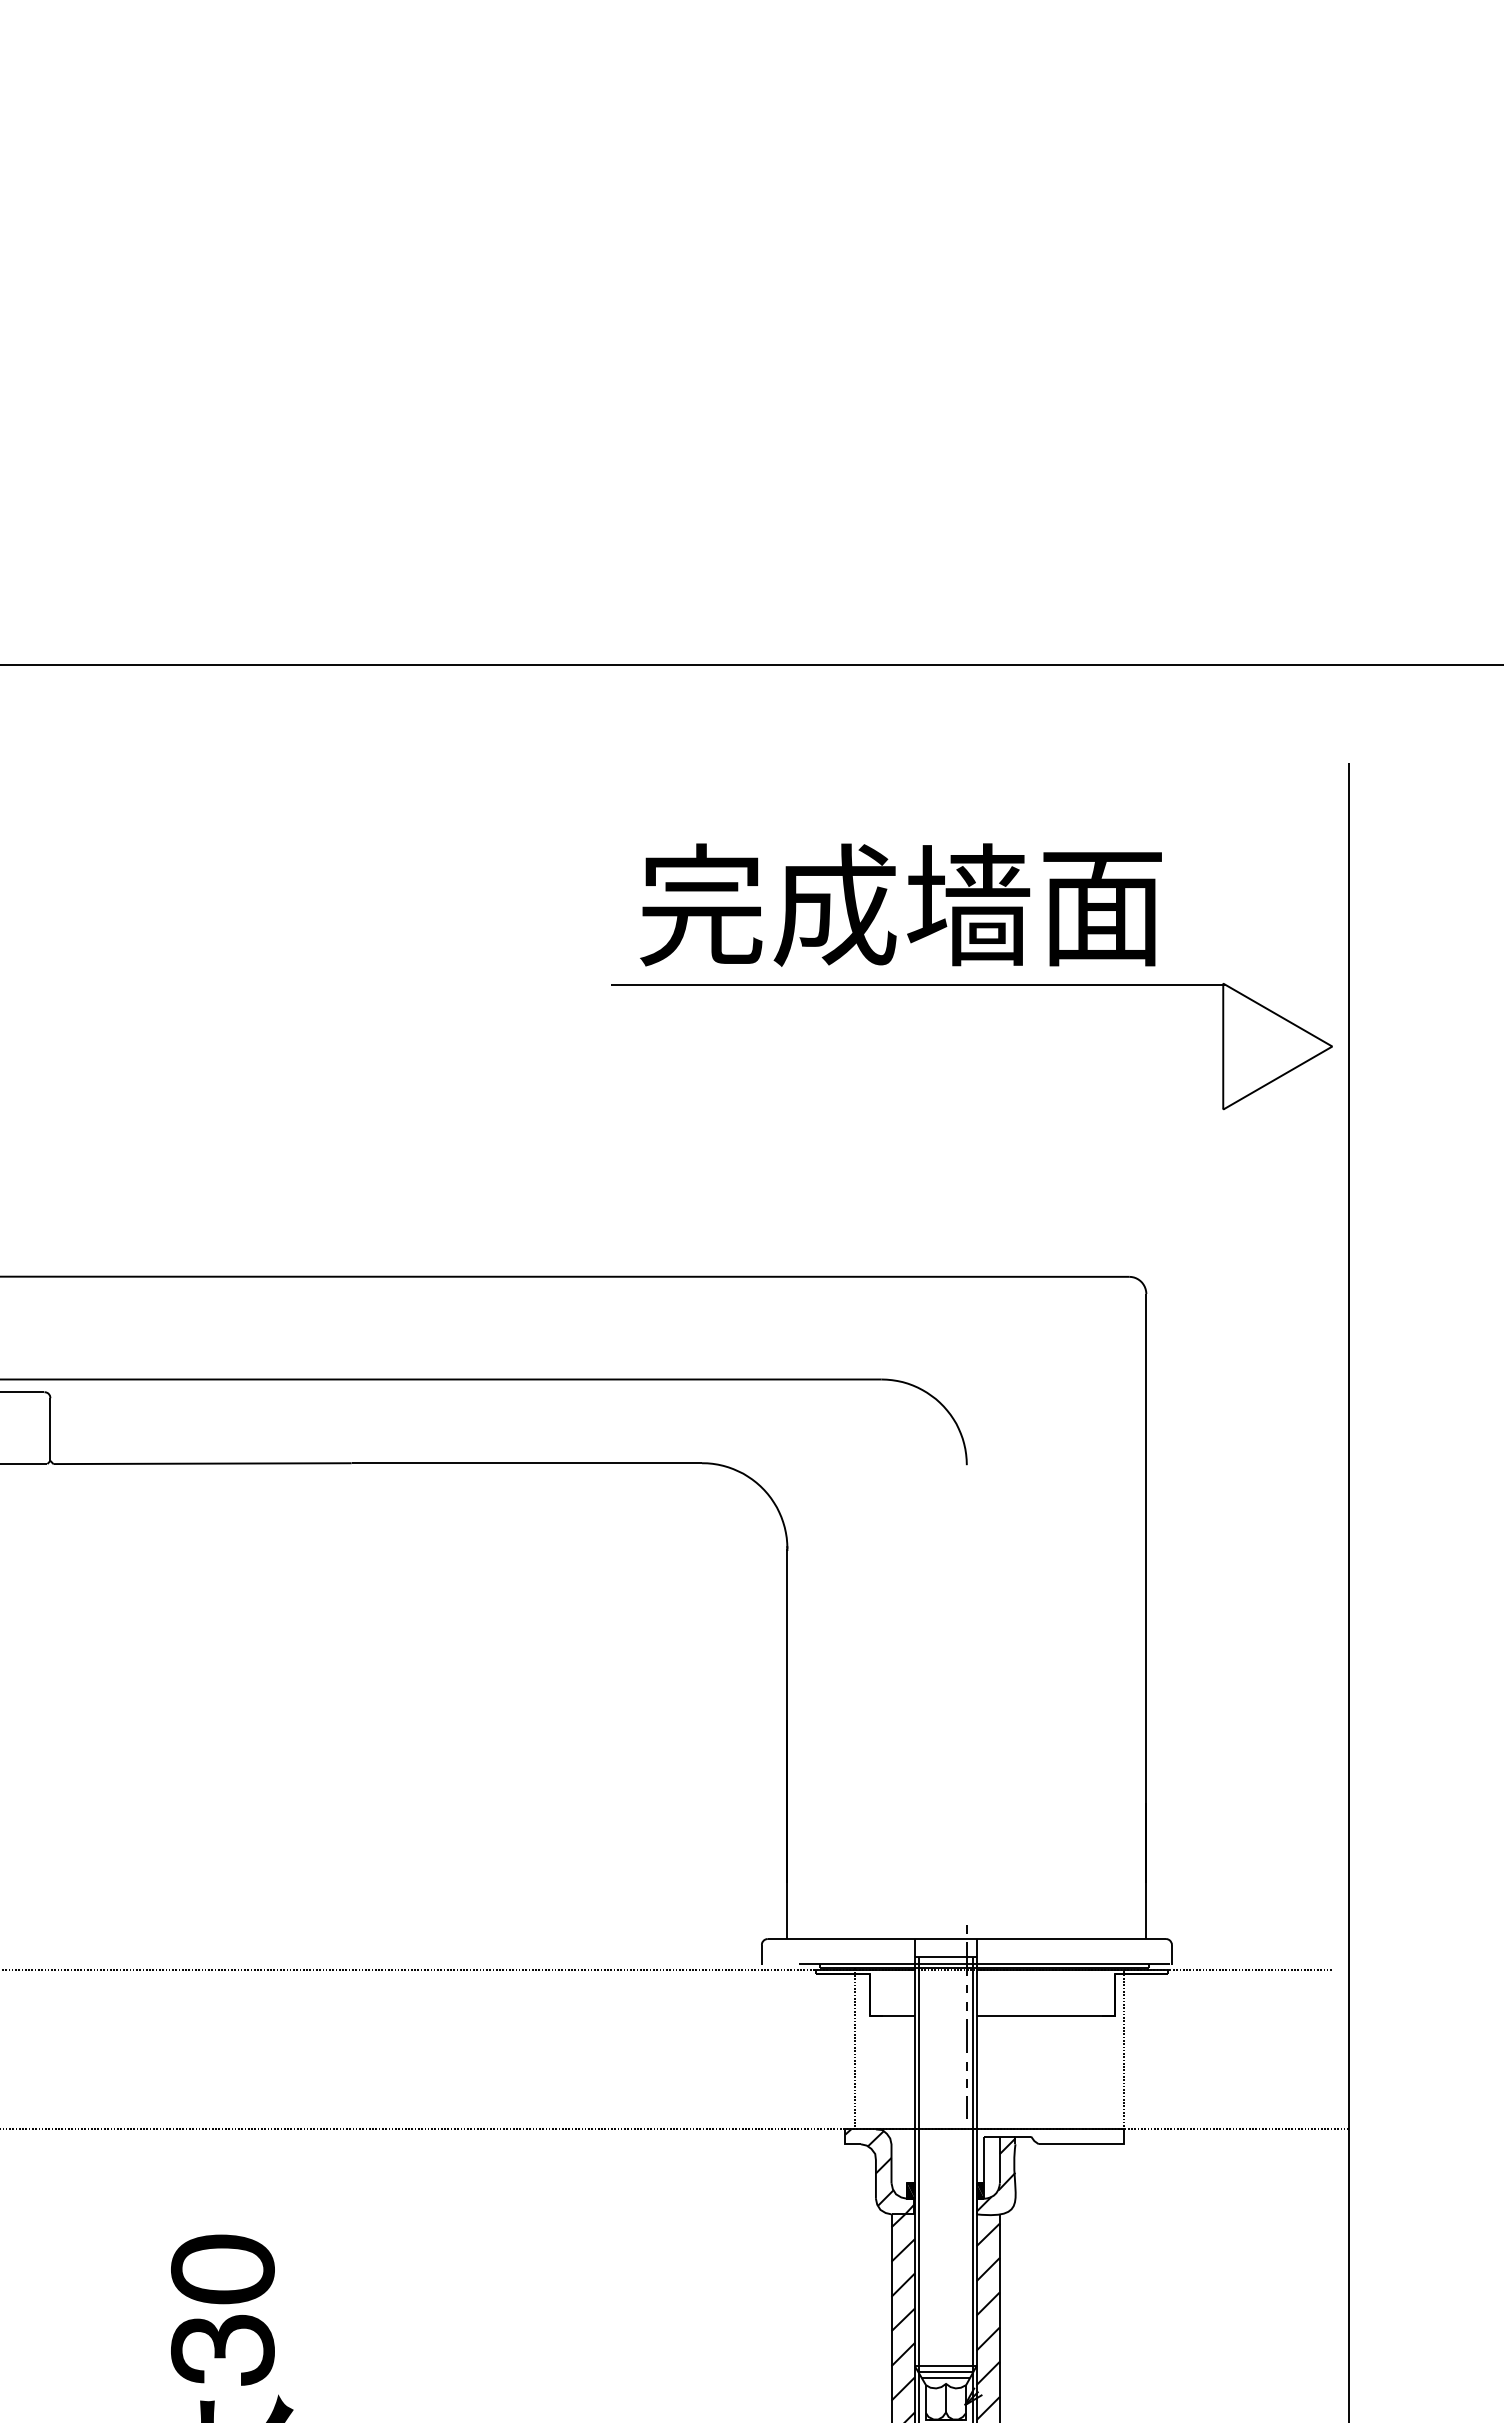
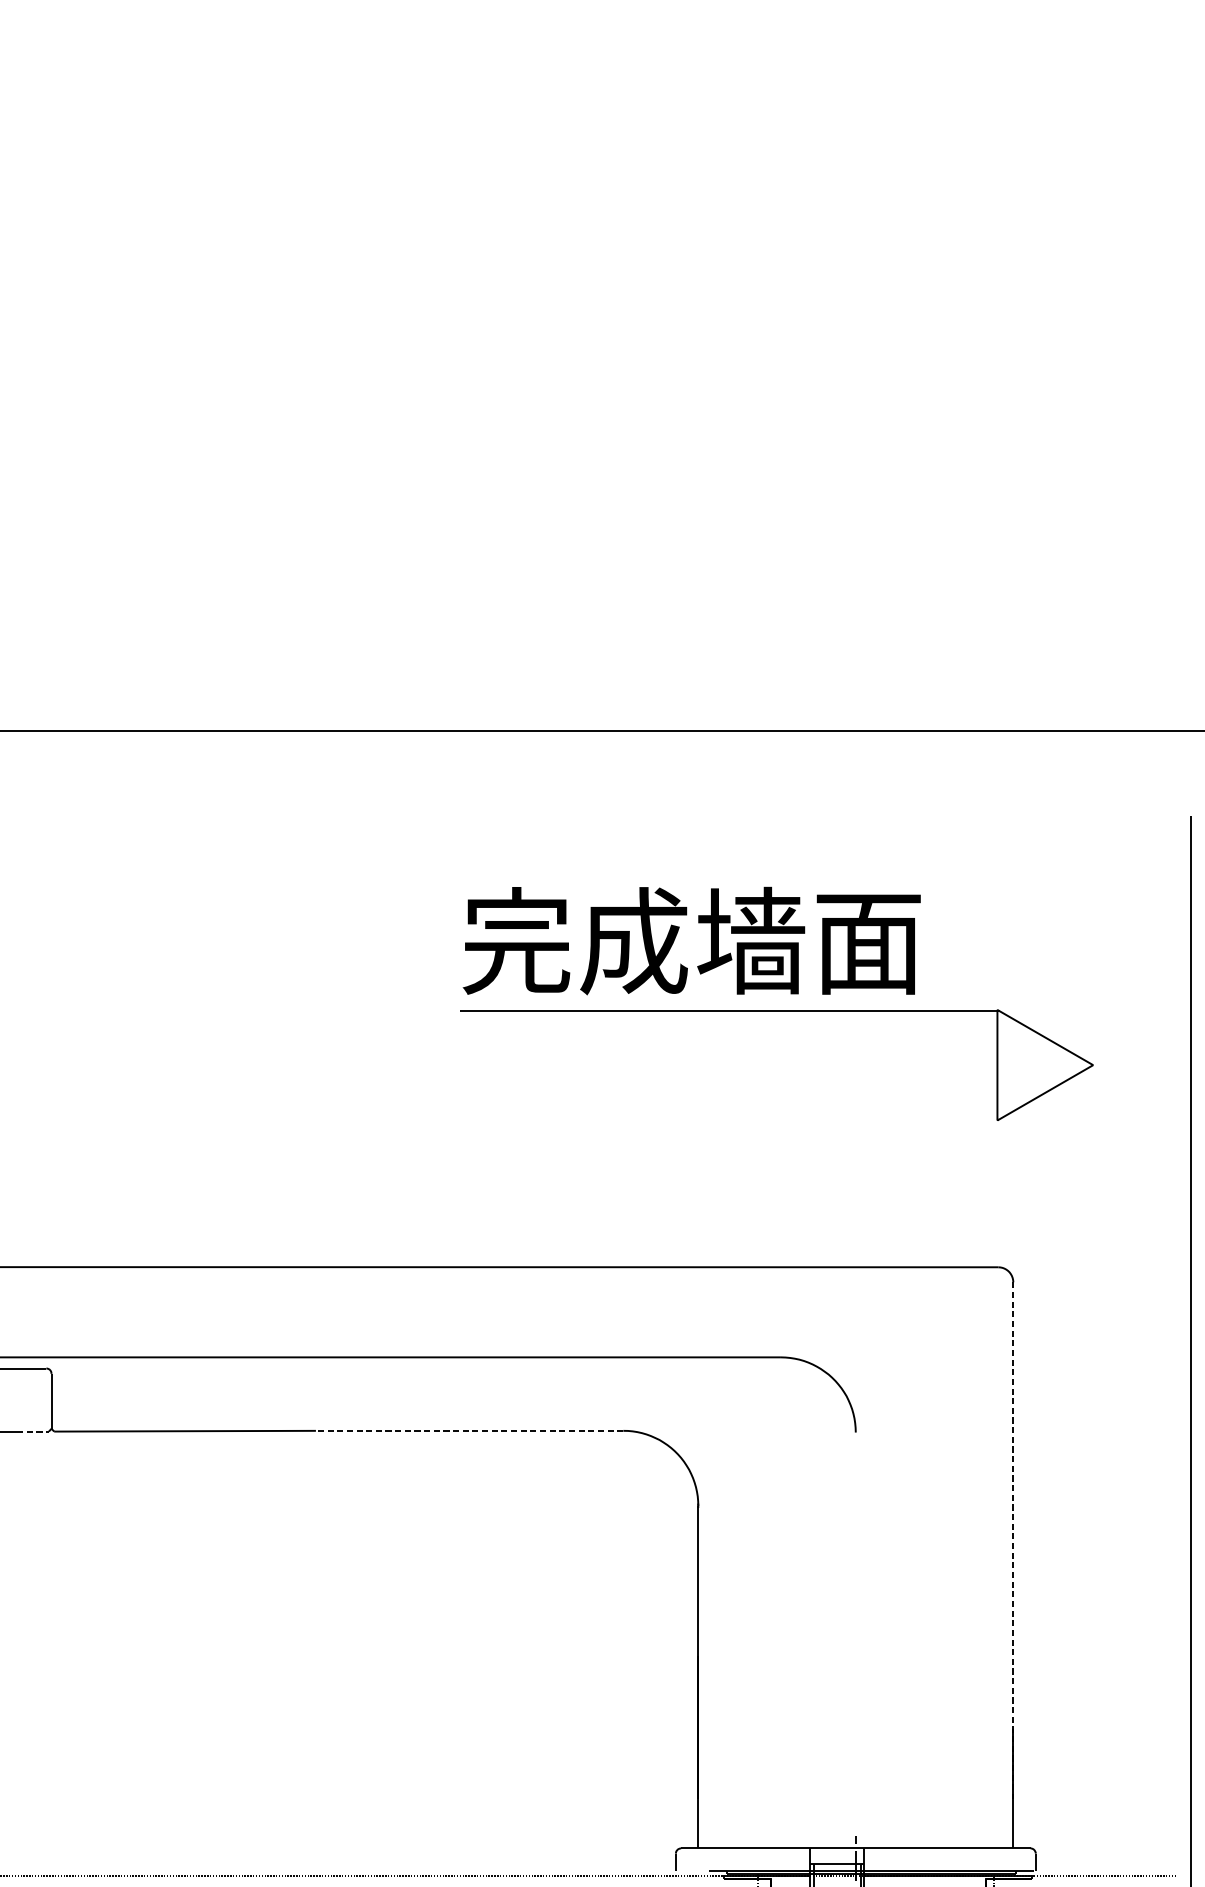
text: (900, 904) -> (691, 940), moved
part: (971, 985) -> (776, 1011), moved
line: (526, 1463) -> (469, 1431), solid -> dashed
line: (27, 1464) -> (31, 1431), solid -> dashed
line: (1146, 1588) -> (1013, 1540), solid -> dashed

